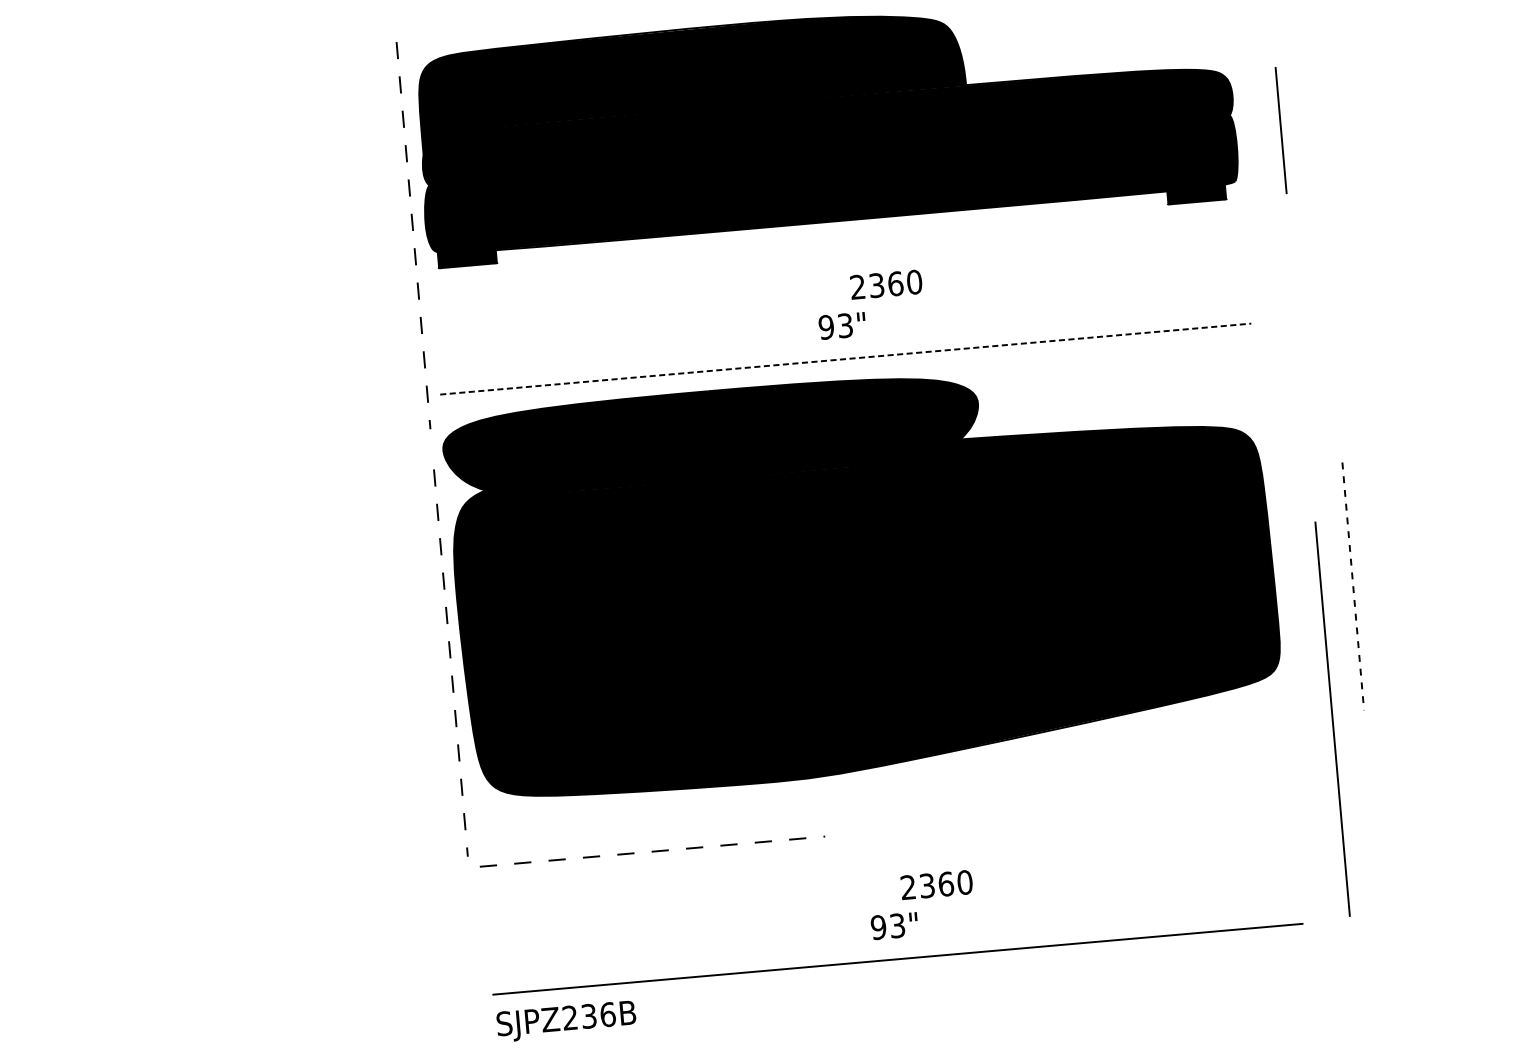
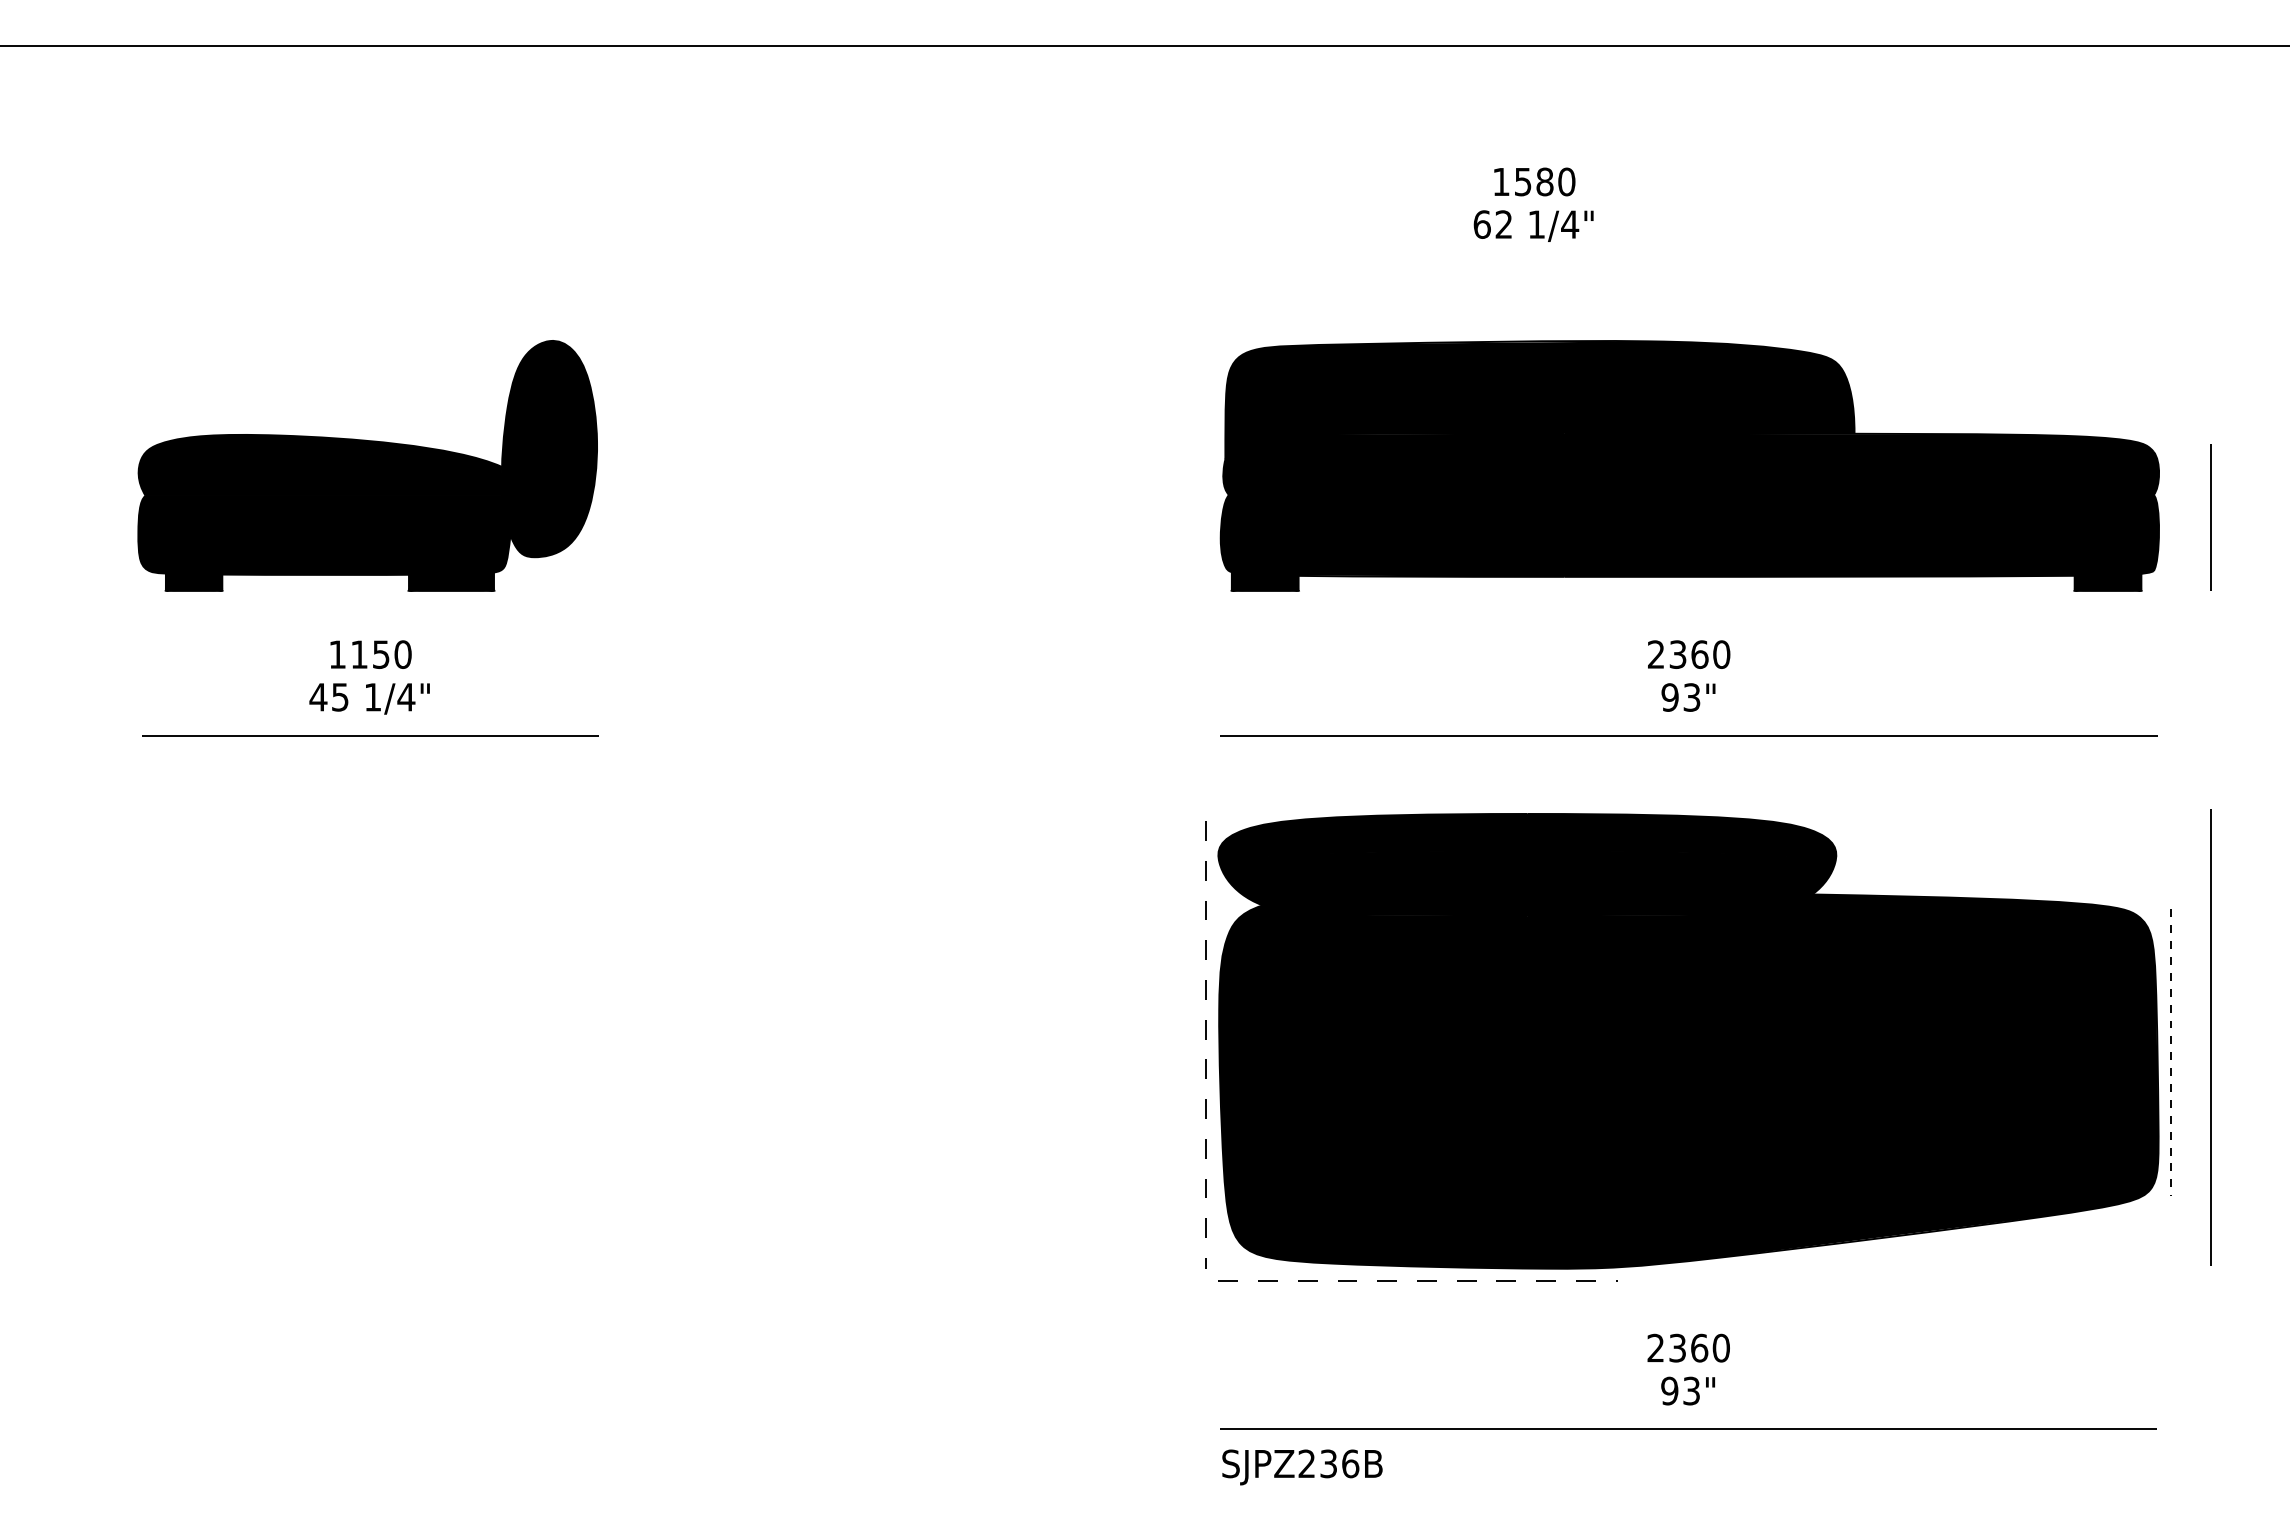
line: (412, 230) -> (1205, 545), removed
text: (886, 284) -> (1689, 654), moved
line: (846, 358) -> (1689, 735), dashed -> solid
part: (864, 575) -> (1688, 1041), moved
line: (1352, 586) -> (2170, 1052), moved
line: (1331, 719) -> (2210, 1037), moved
text: (936, 884) -> (1688, 1347), moved

